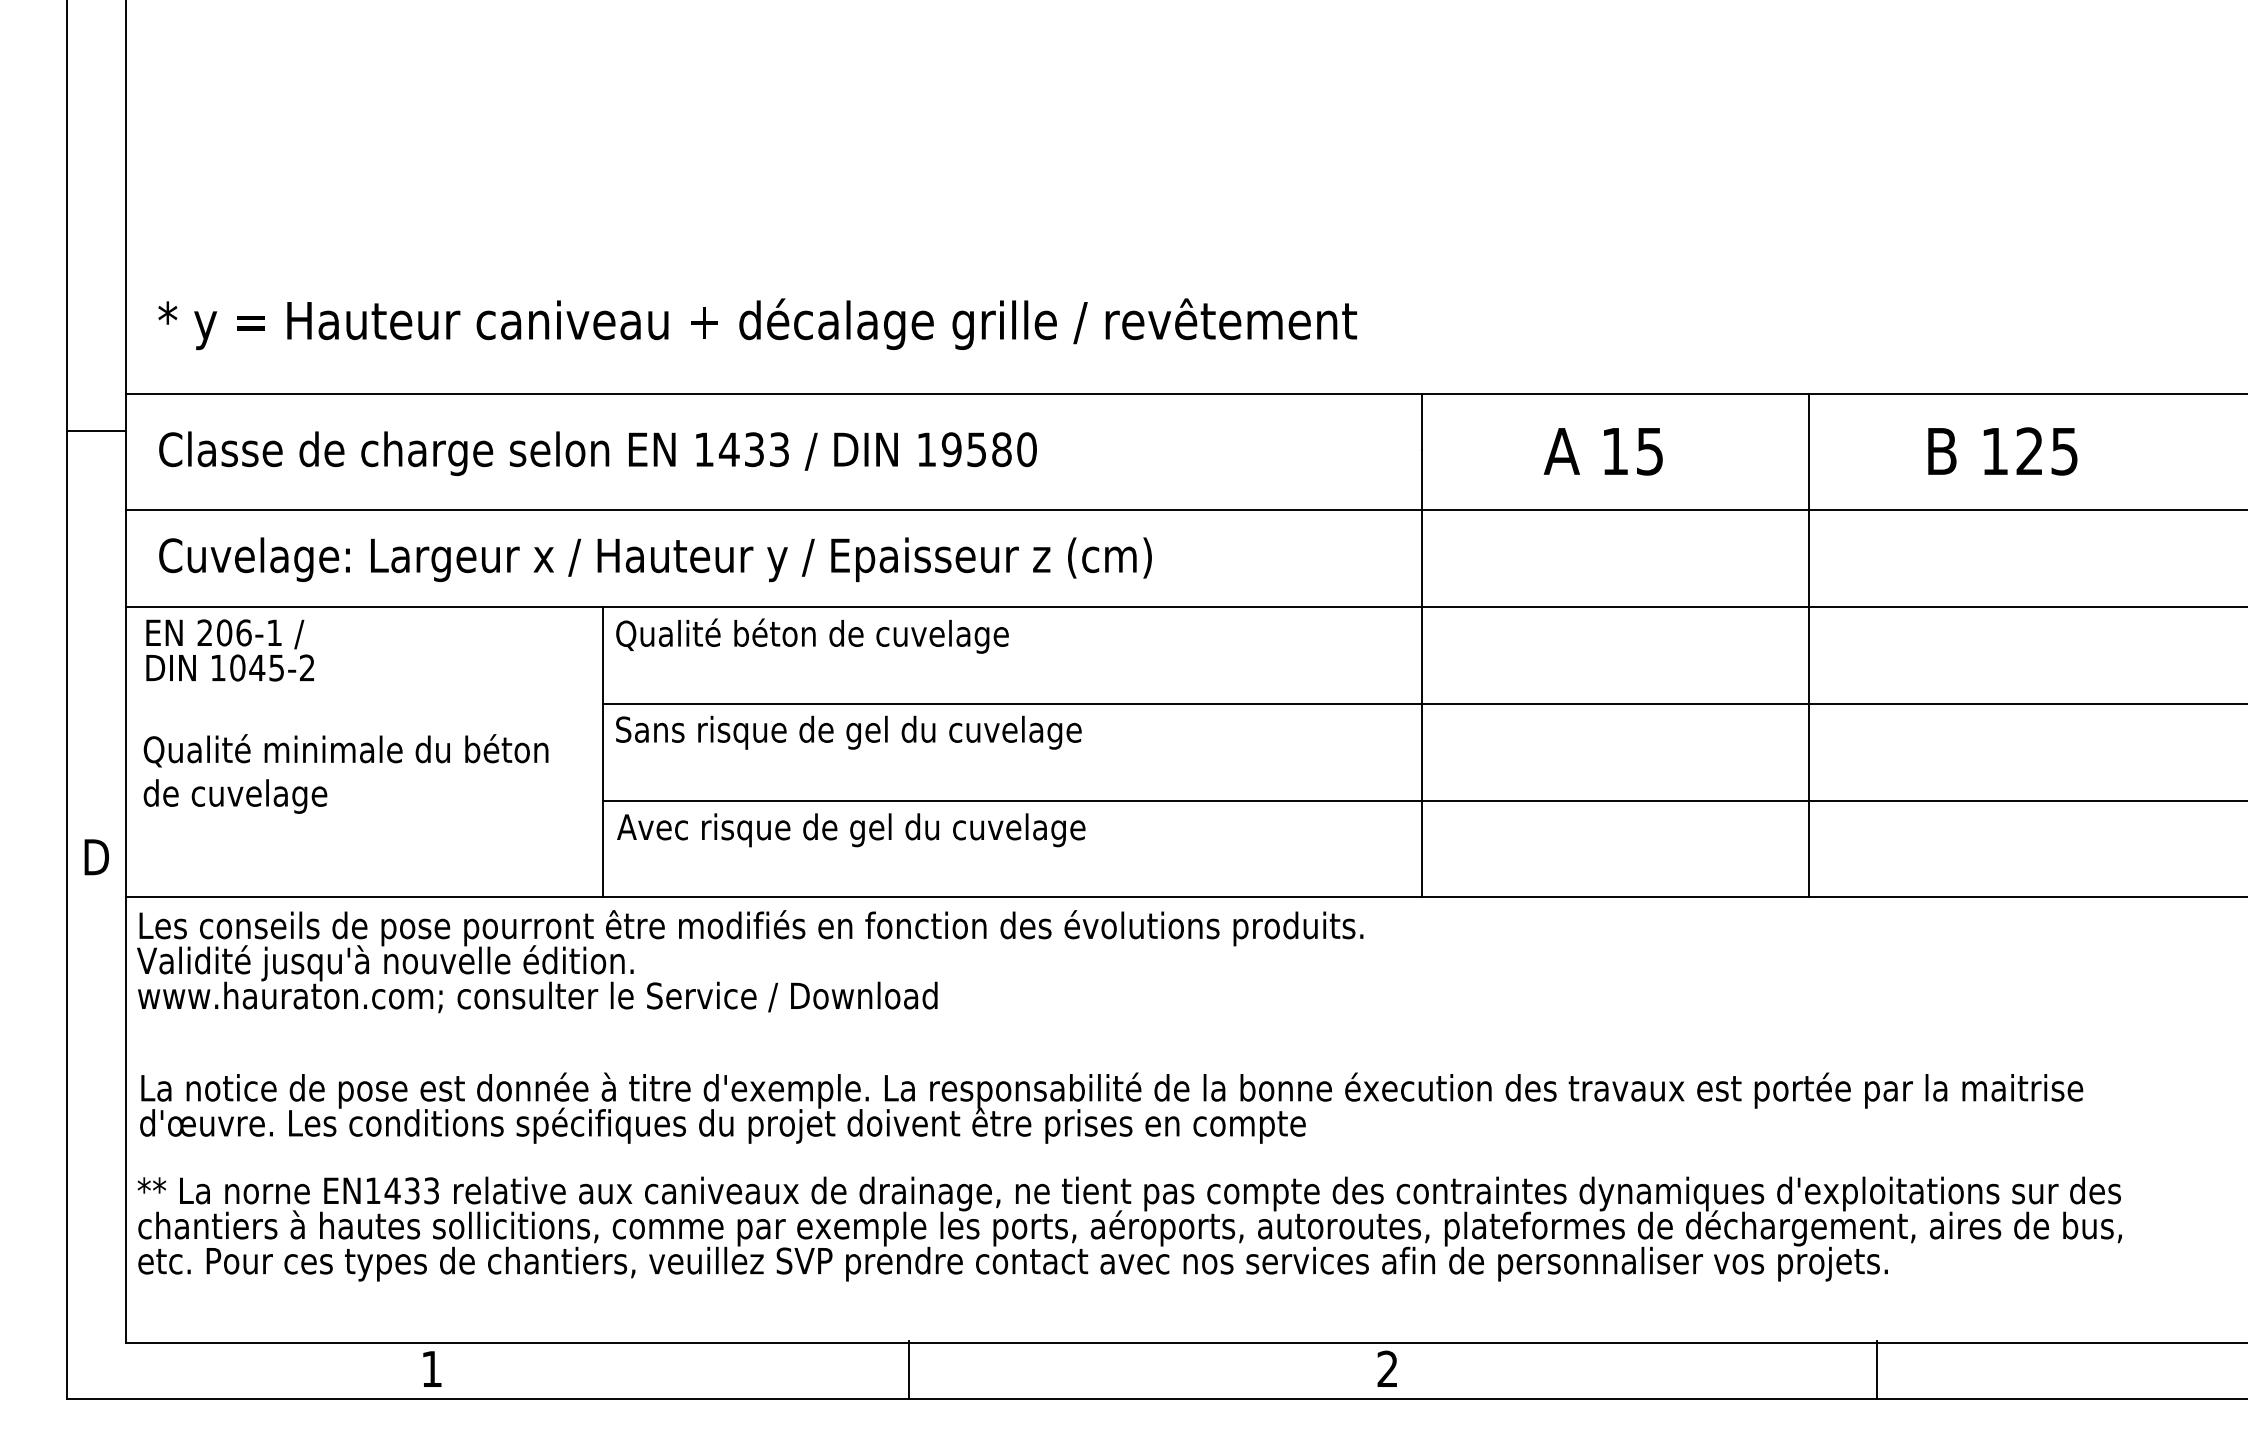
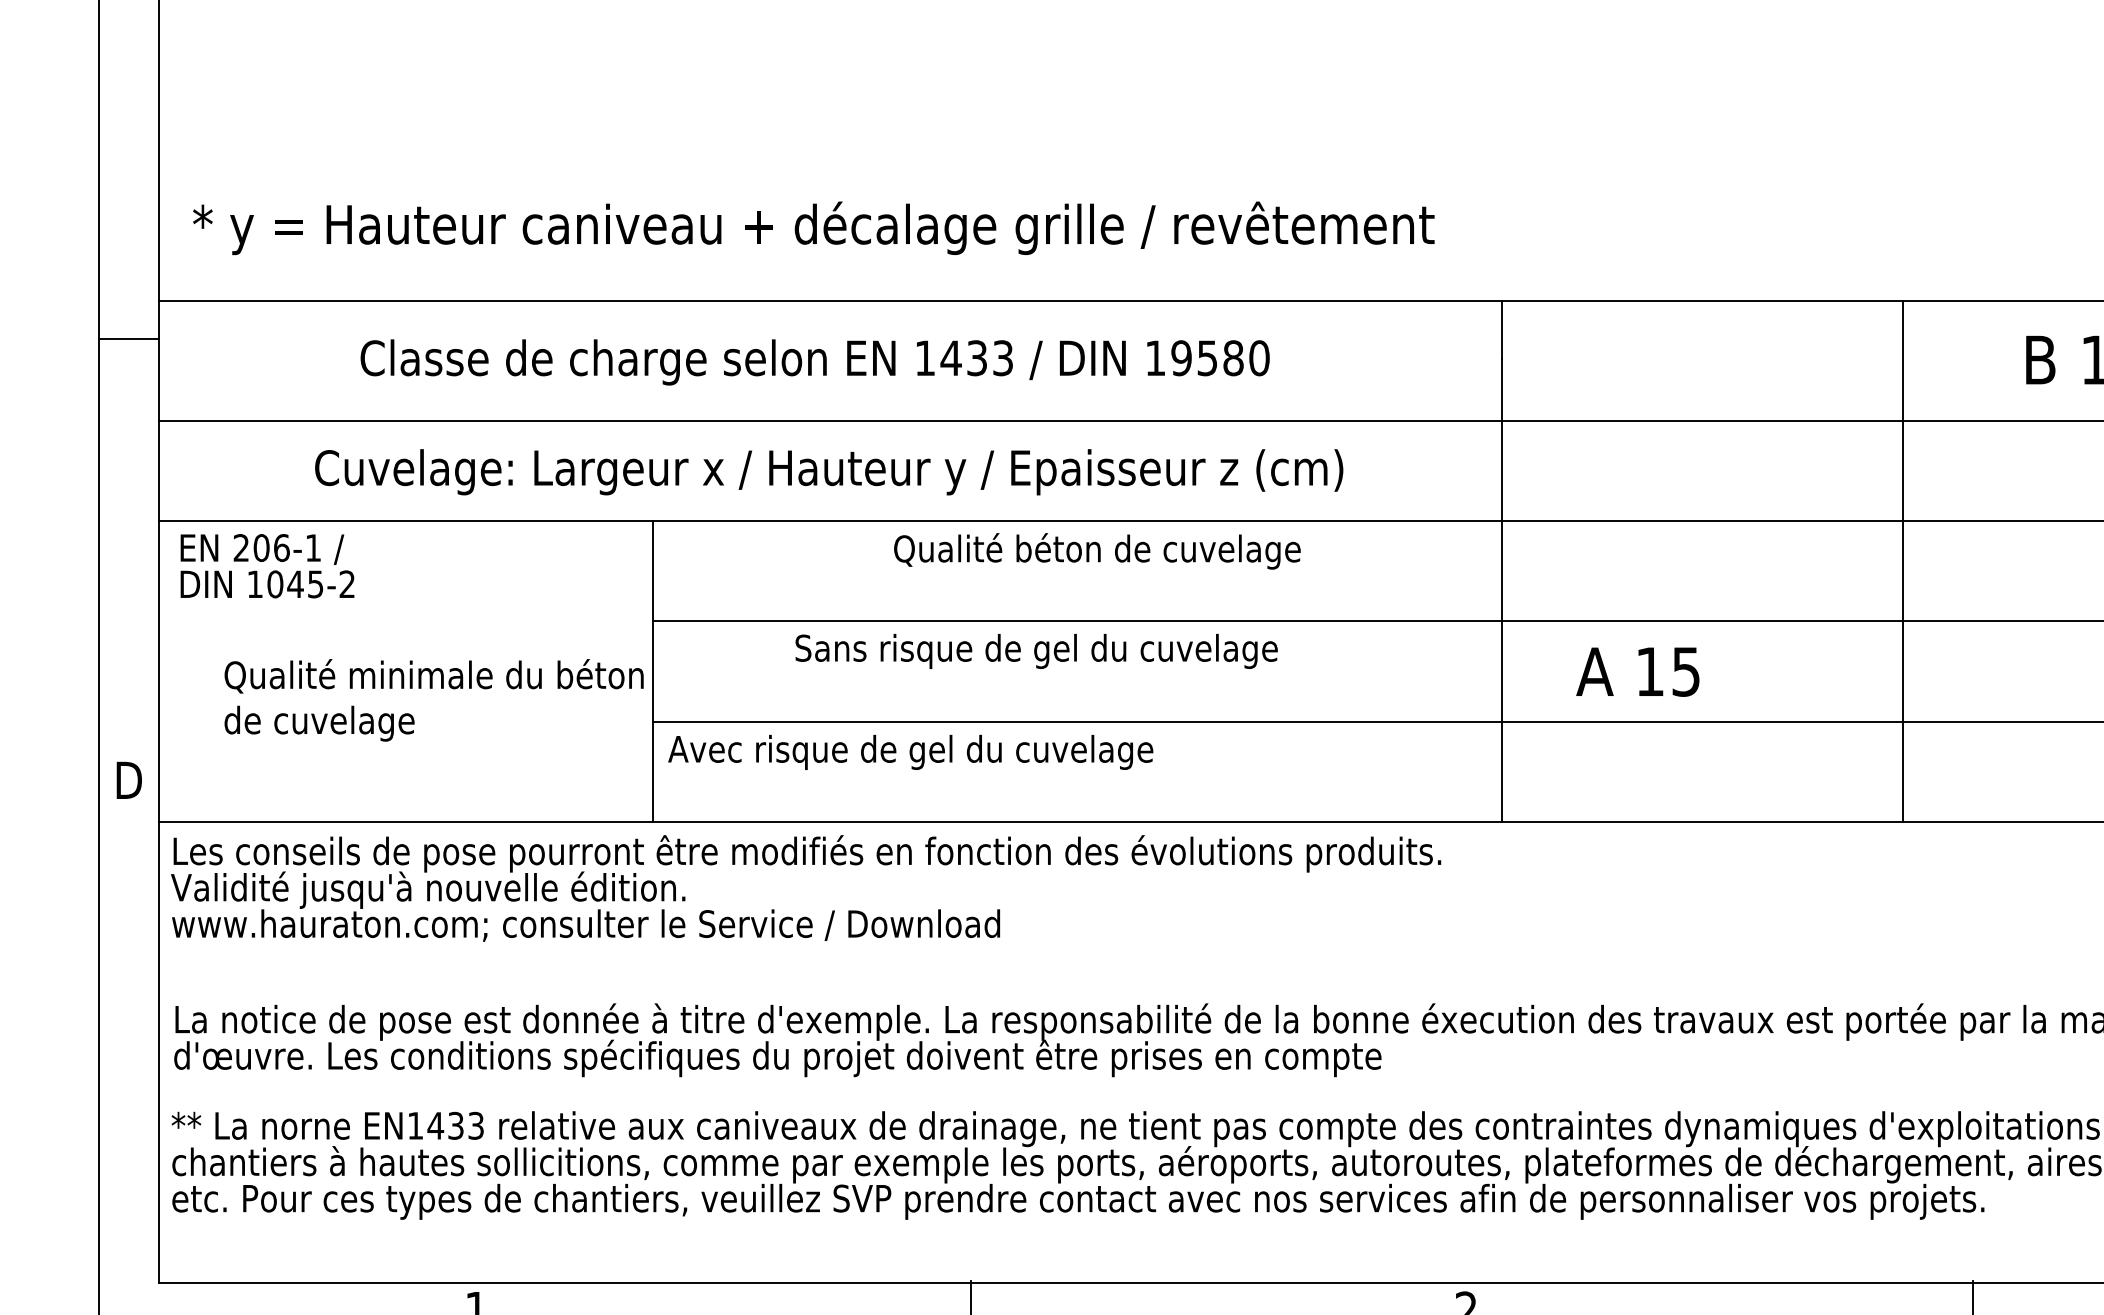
text: (1602, 451) -> (1637, 671), moved
text: (597, 453) -> (814, 362), moved
text: (655, 559) -> (829, 471), moved
text: (812, 635) -> (1097, 550), moved
text: (848, 732) -> (1036, 651), moved
text: (345, 773) -> (433, 699), moved

